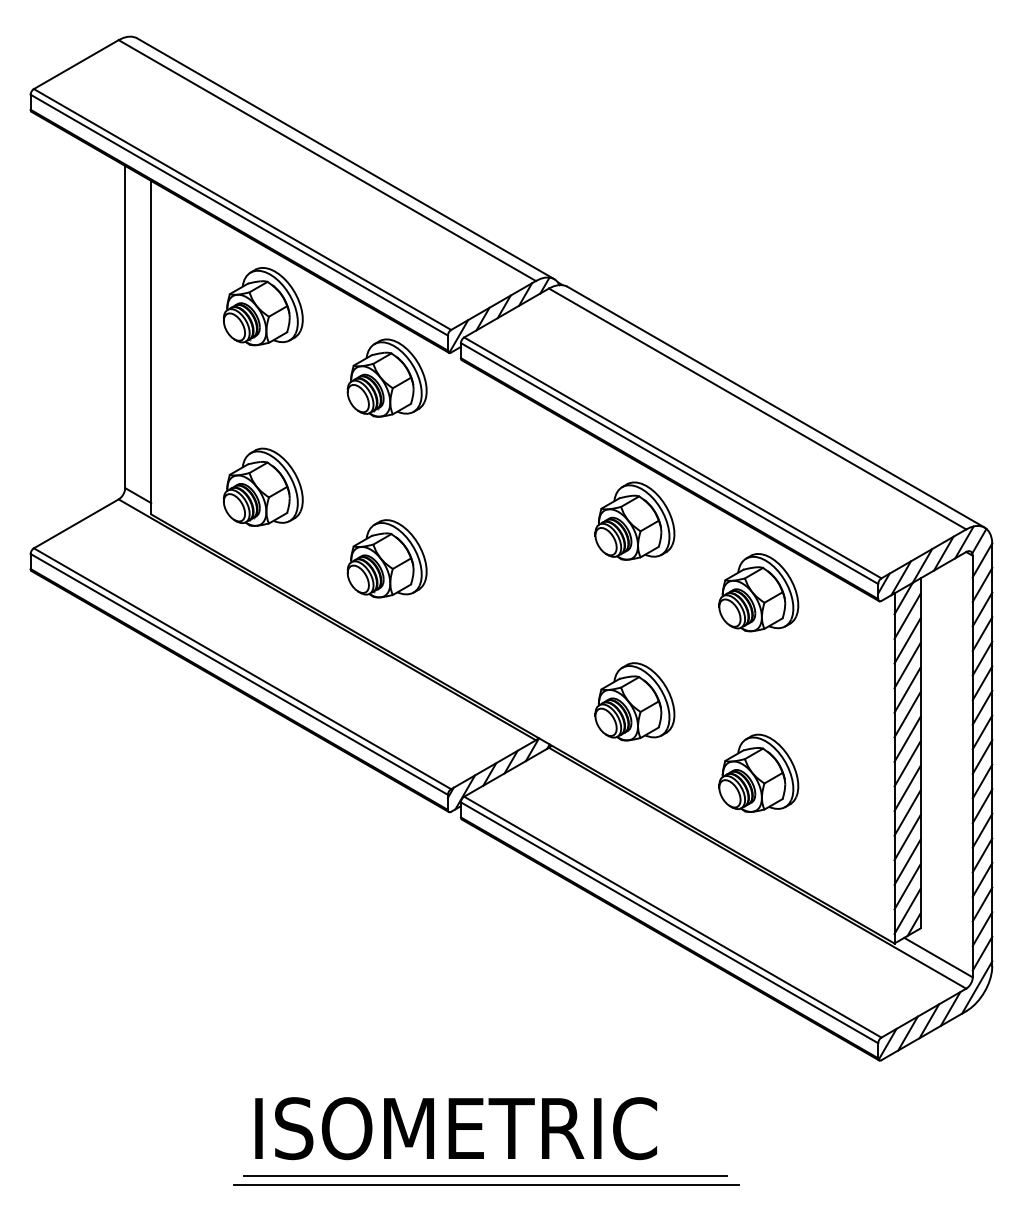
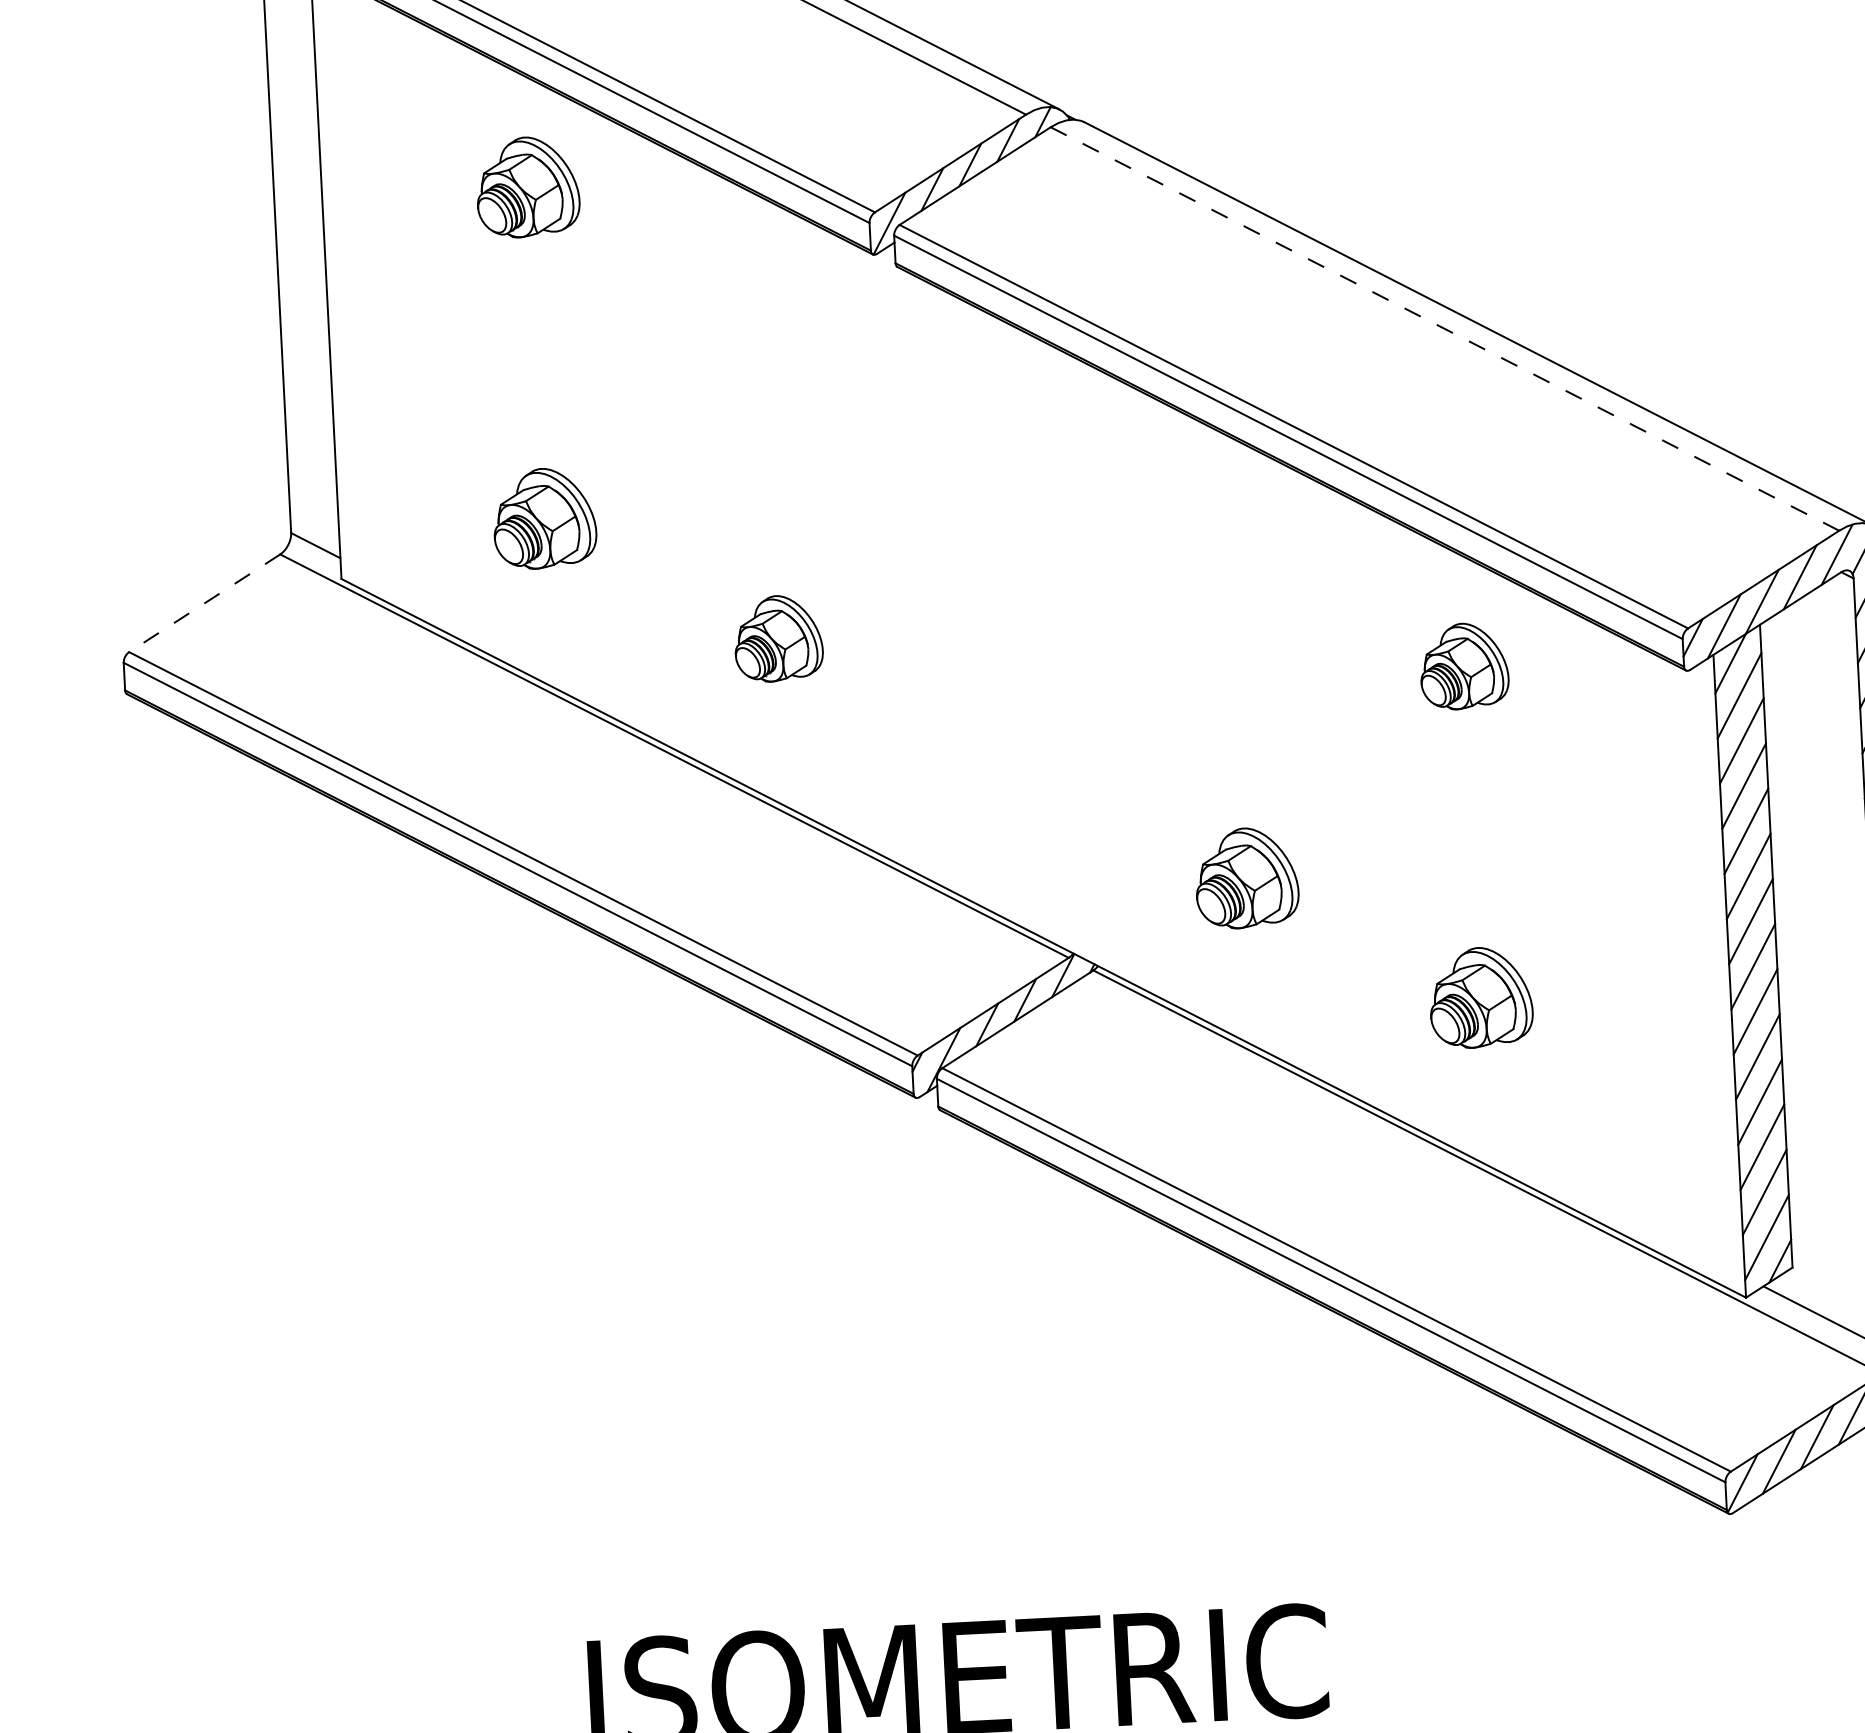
part: (263, 306) -> (528, 186), size x0.7
part: (386, 377) -> (760, 305), removed
line: (757, 408) -> (1444, 328), solid -> dashed
part: (263, 486) -> (544, 517), size x0.7
part: (634, 520) -> (1229, 545), removed
line: (76, 523) -> (205, 602), solid -> dashed
part: (386, 558) -> (777, 638), size x0.6
part: (758, 592) -> (1463, 665), size x0.6
part: (634, 701) -> (1246, 877), size x0.7
part: (758, 772) -> (1480, 996), size x0.7

